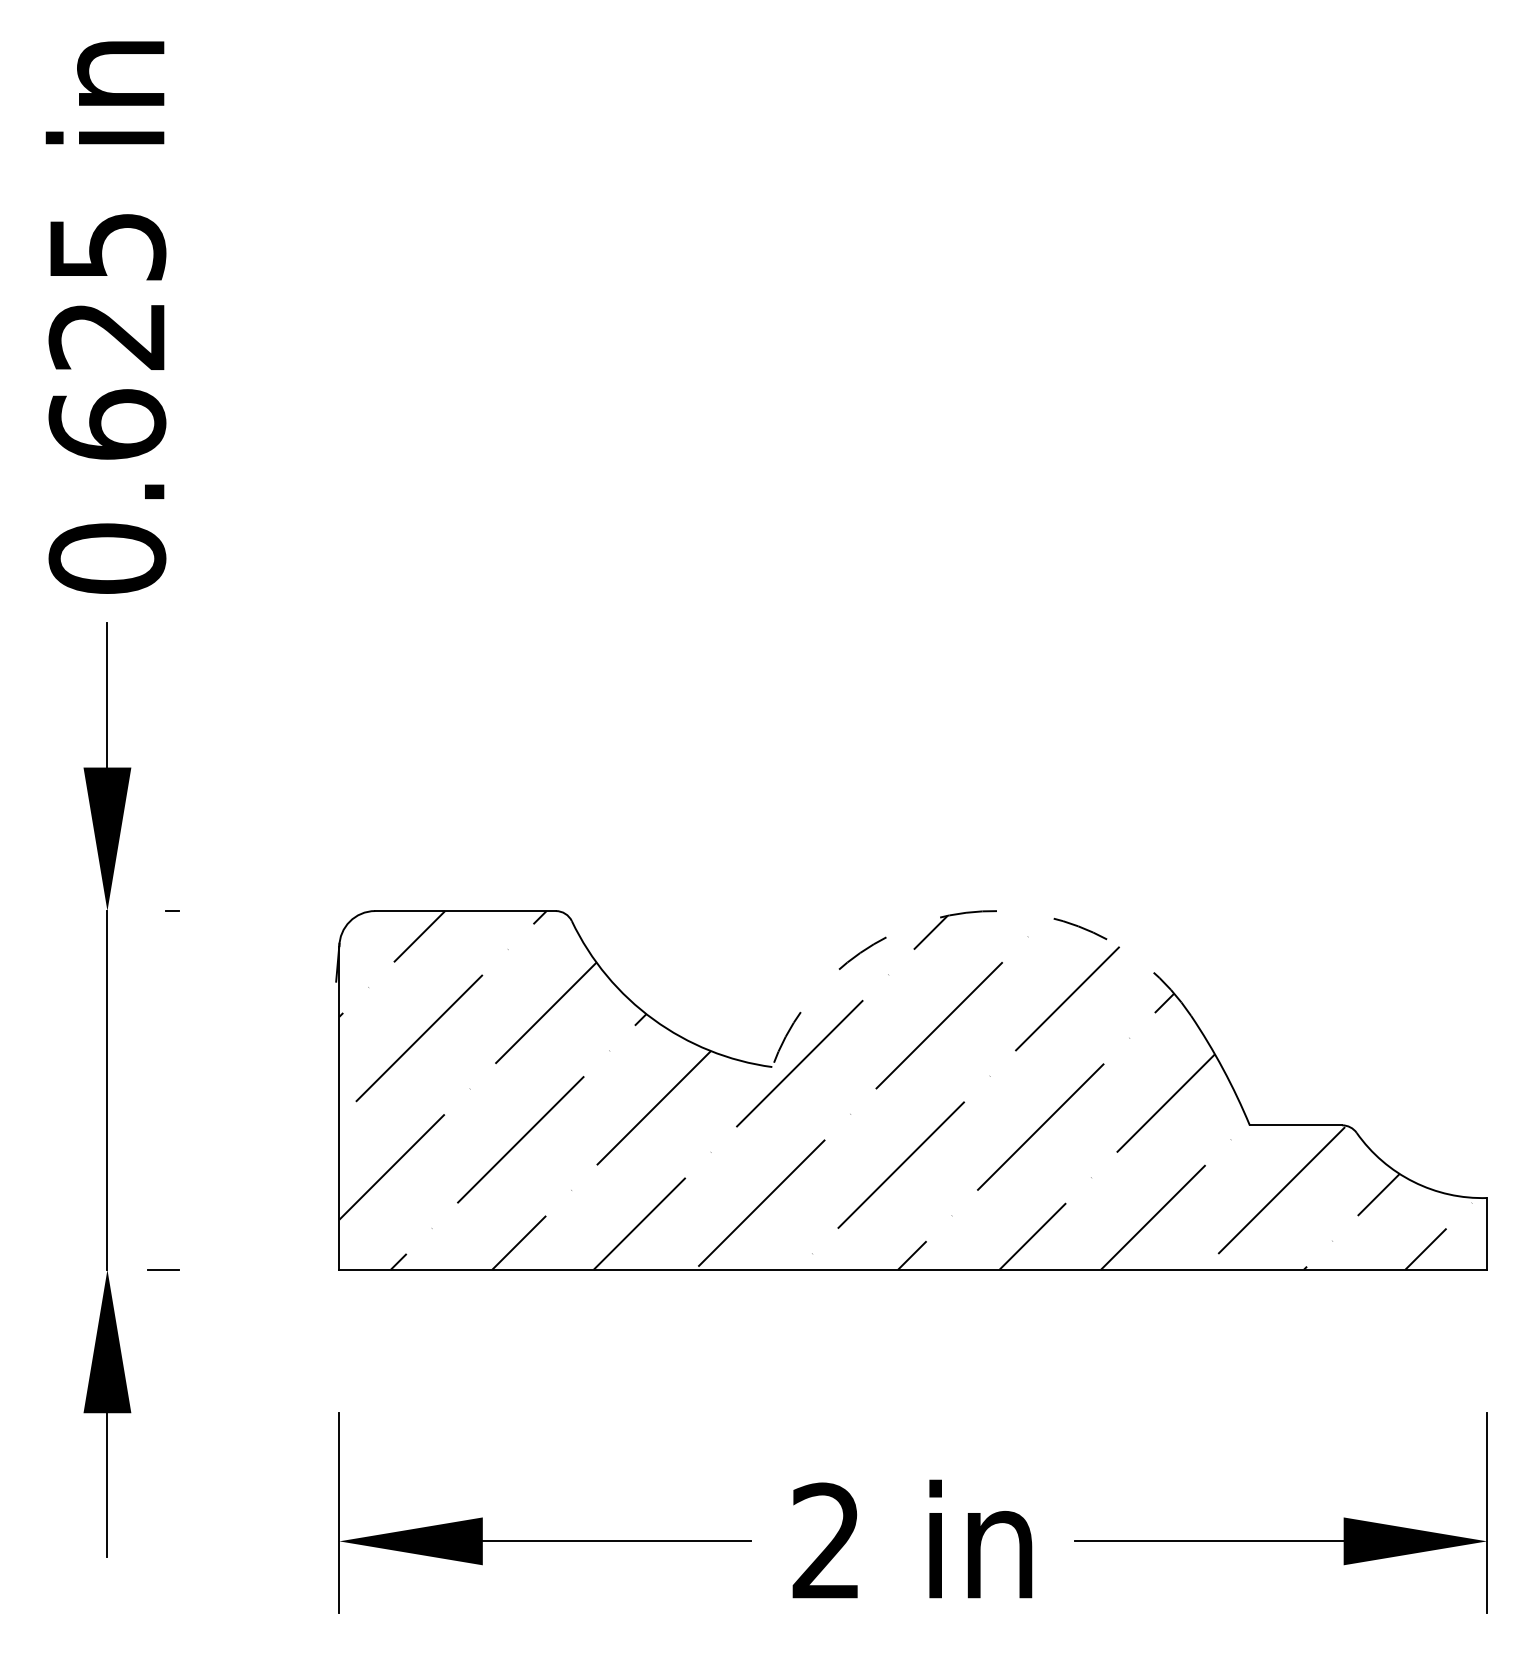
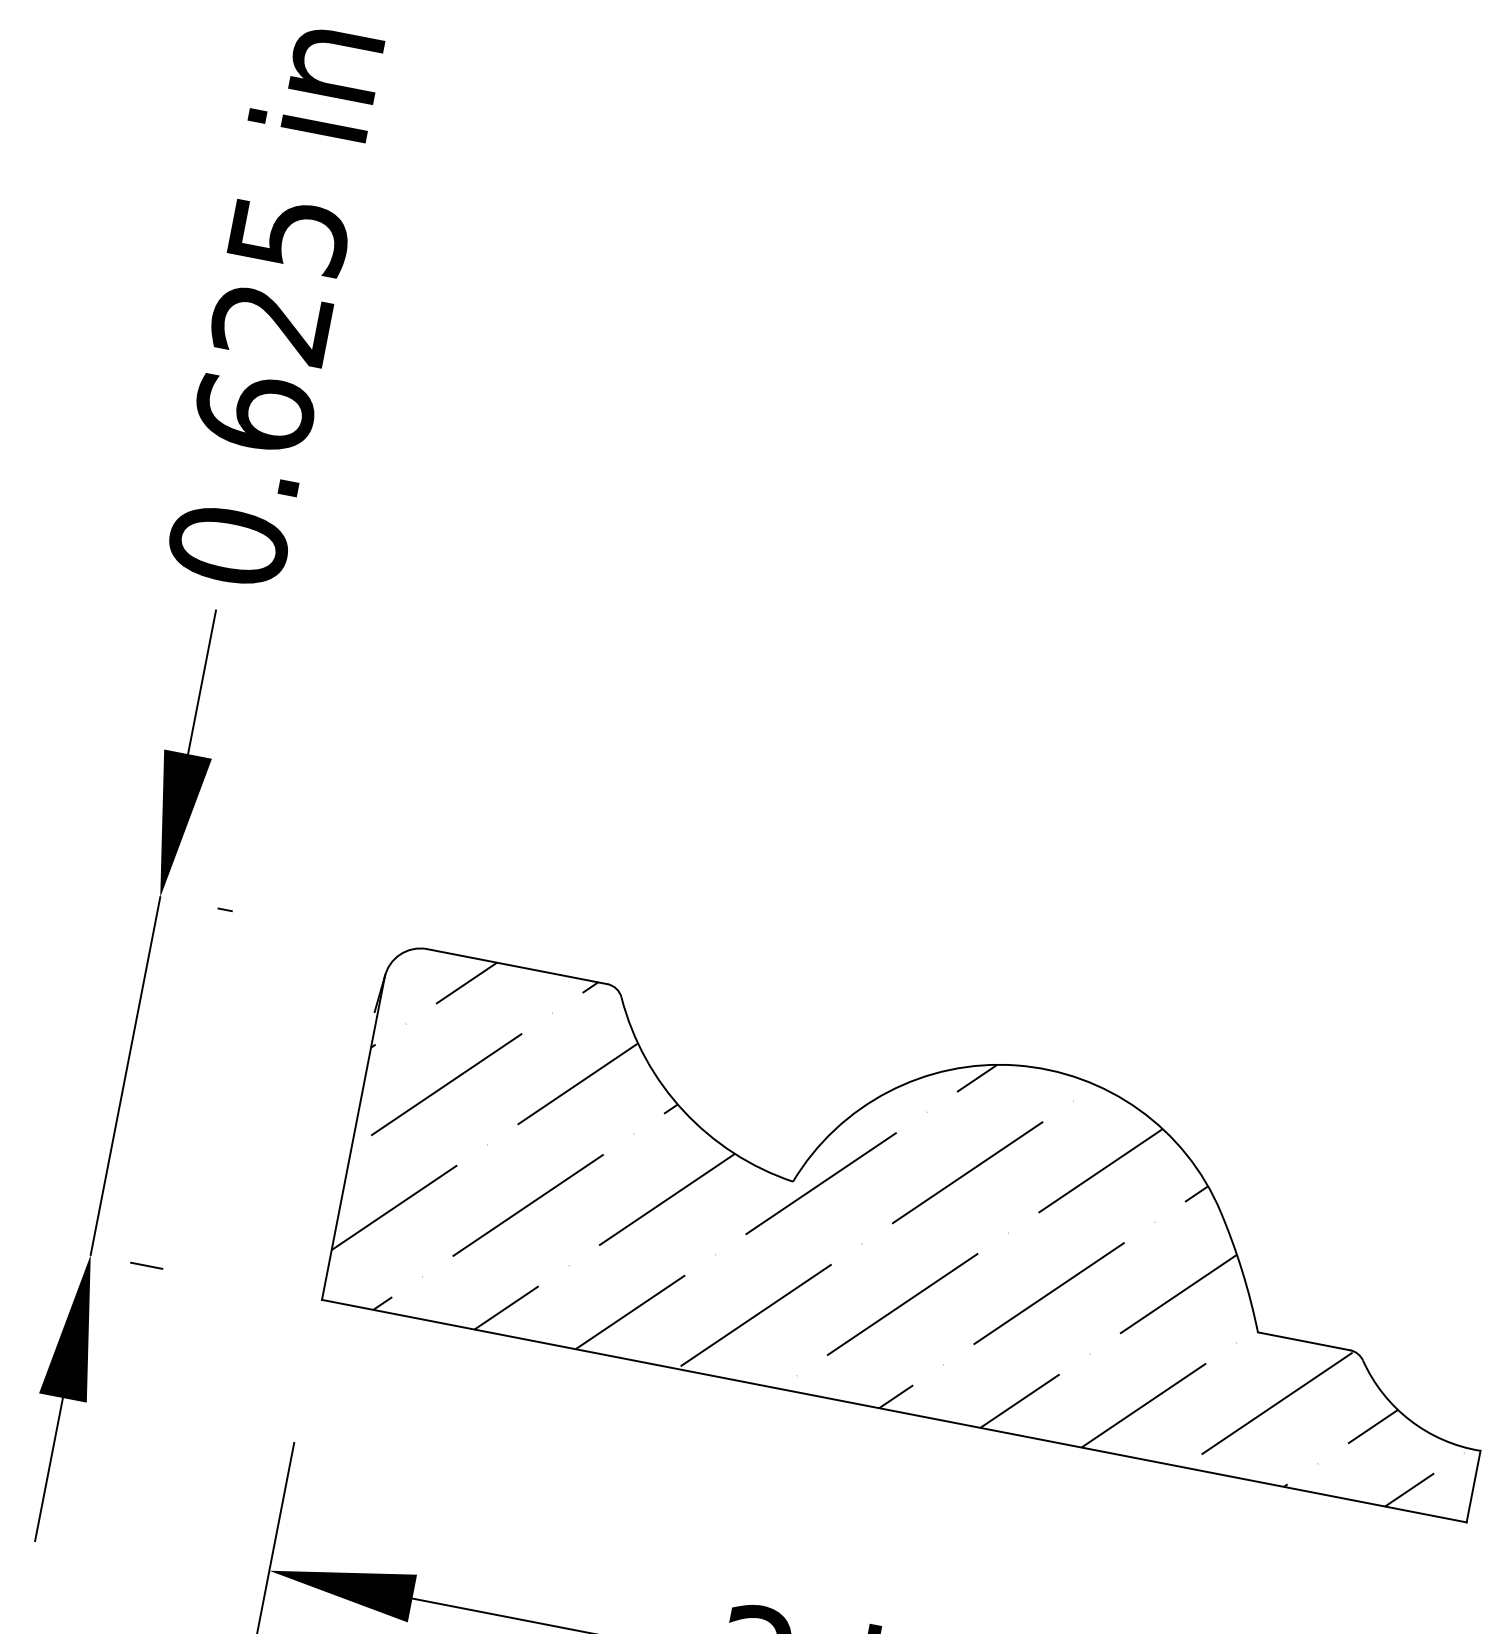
arc: (966, 912) -> (1016, 1065), dashed -> solid

